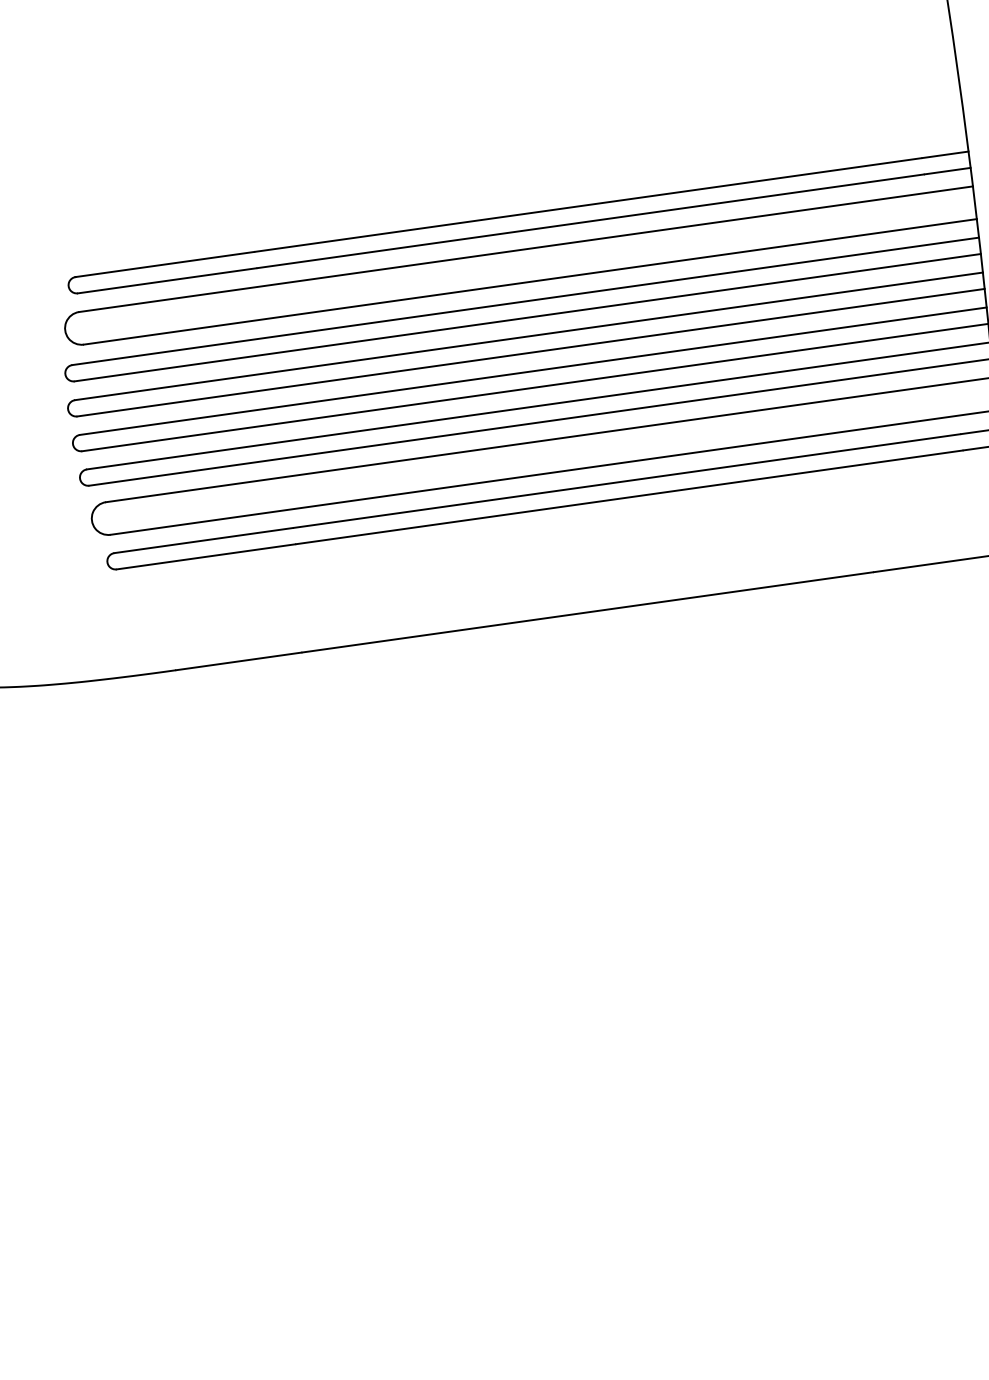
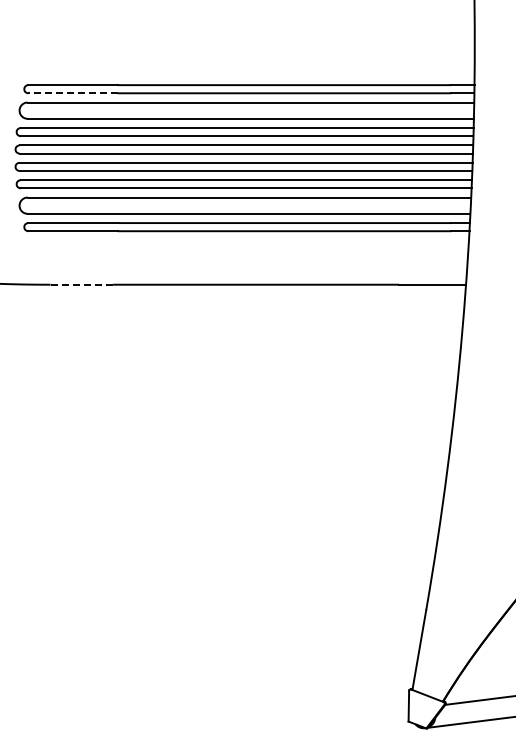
line: (166, 281) -> (72, 93), solid -> dashed
line: (240, 660) -> (82, 284), solid -> dashed

